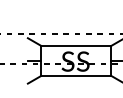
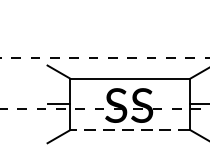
line: (75, 75) -> (128, 129), solid -> dashed

